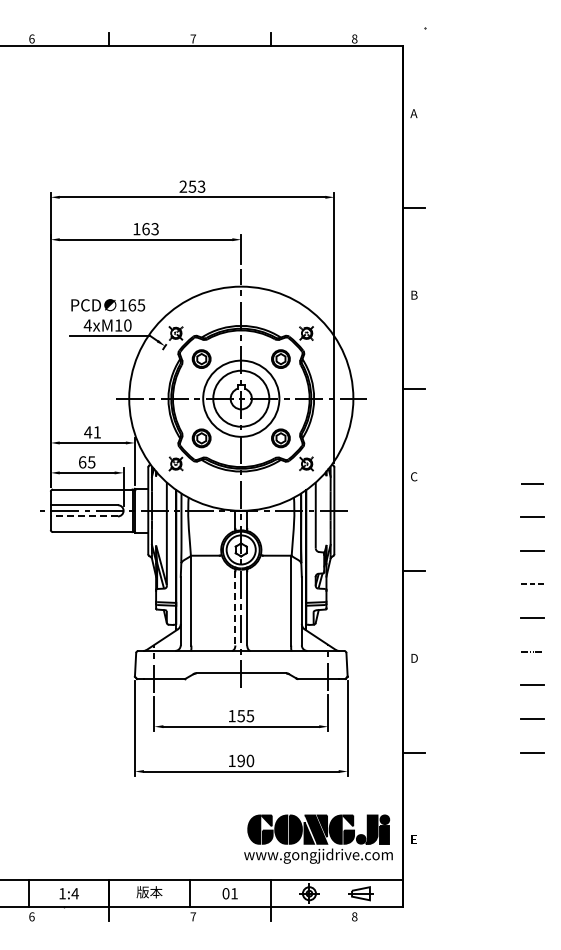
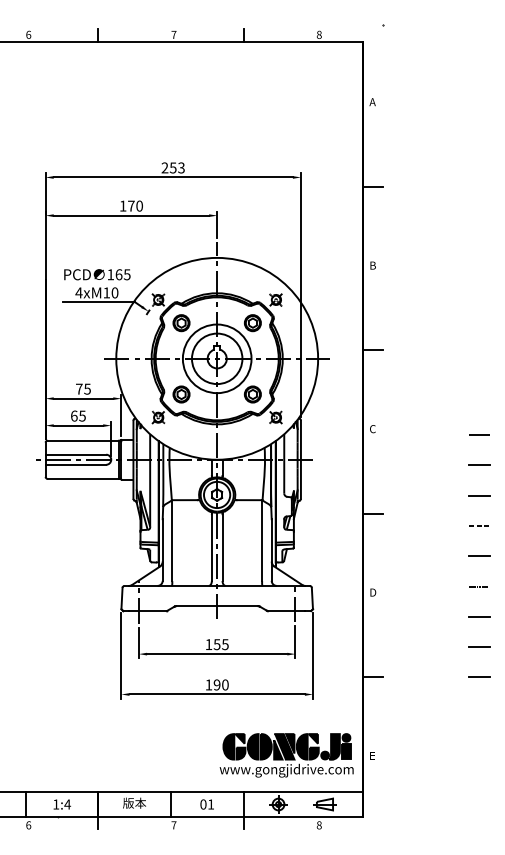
text: (150, 229) -> (135, 206), 163 -> 170
text: (92, 432) -> (83, 389), 41 -> 75
line: (84, 516) -> (76, 464), dashed -> solid
line: (235, 608) -> (211, 547), dashed -> solid

